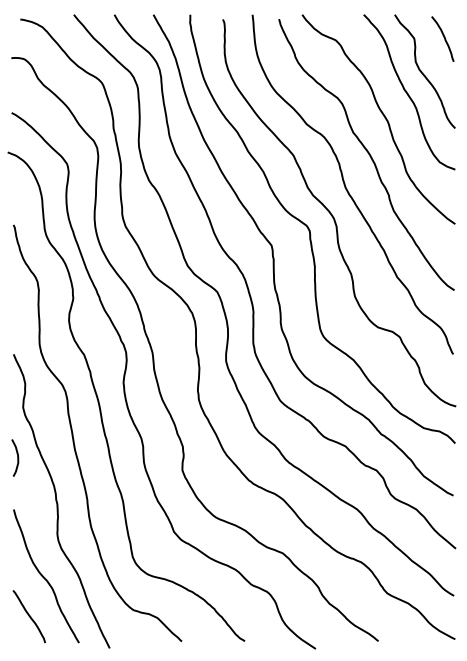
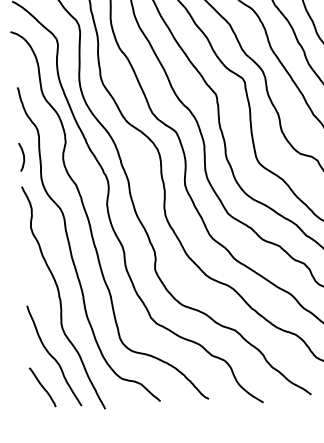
curve: (17, 457) -> (23, 156), moved

